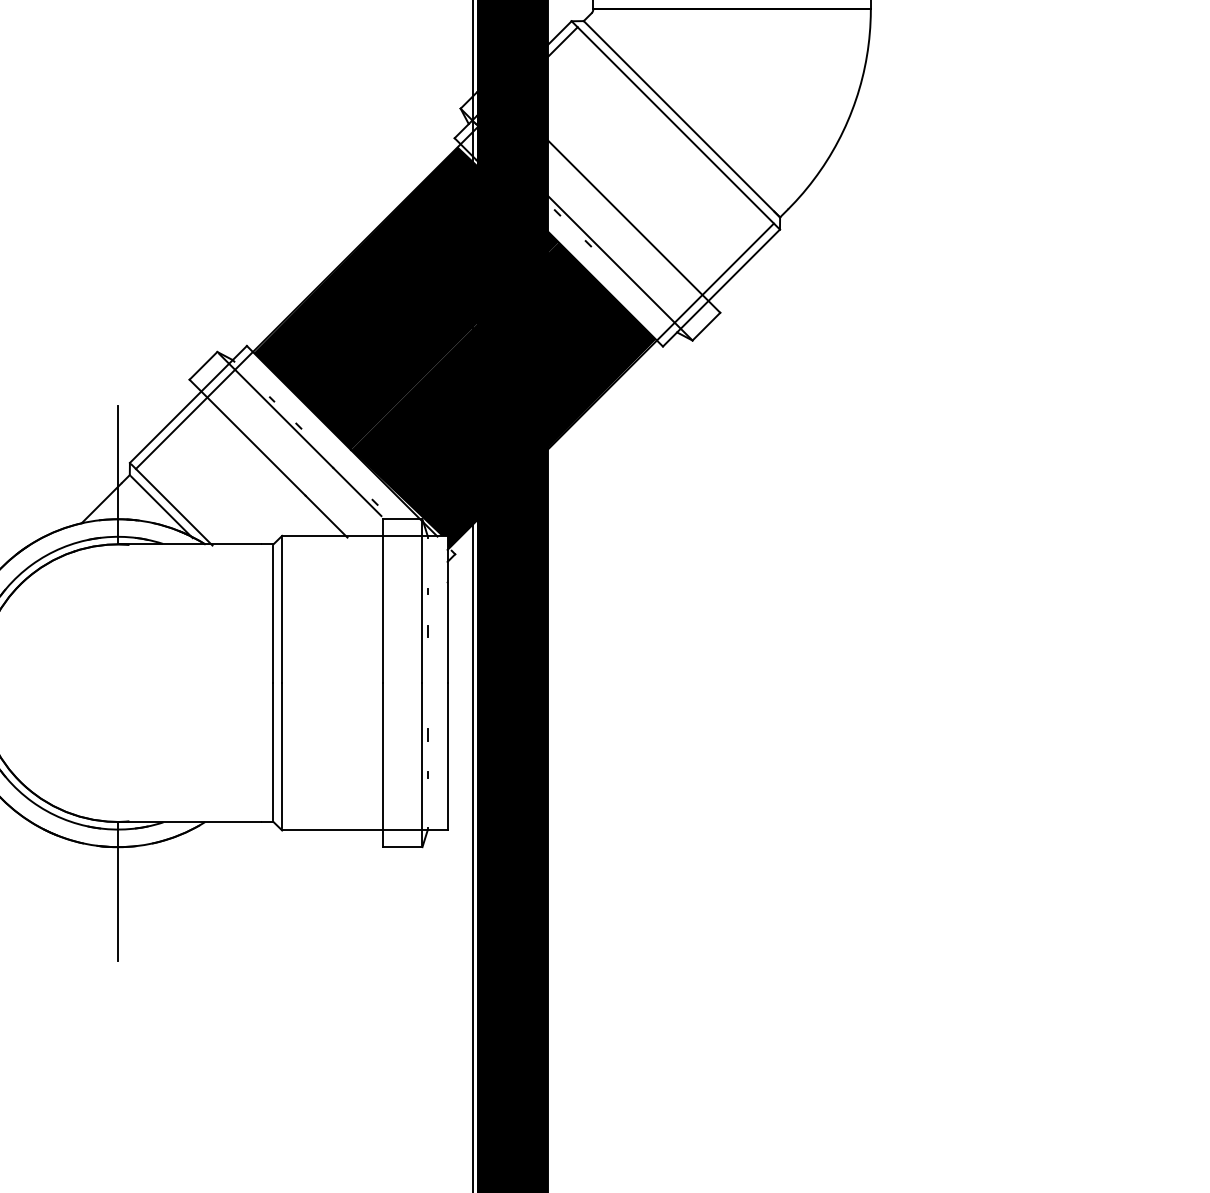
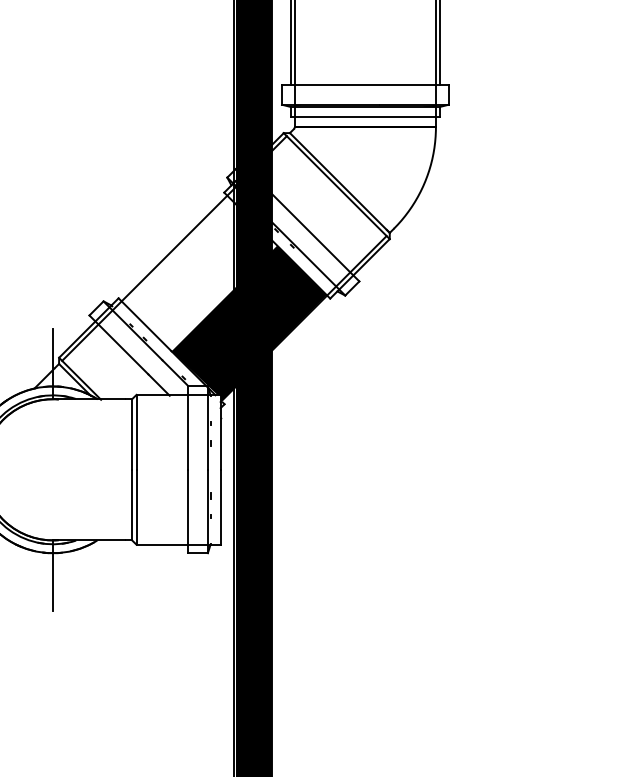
fill: (405, 297) -> (199, 273), removed

